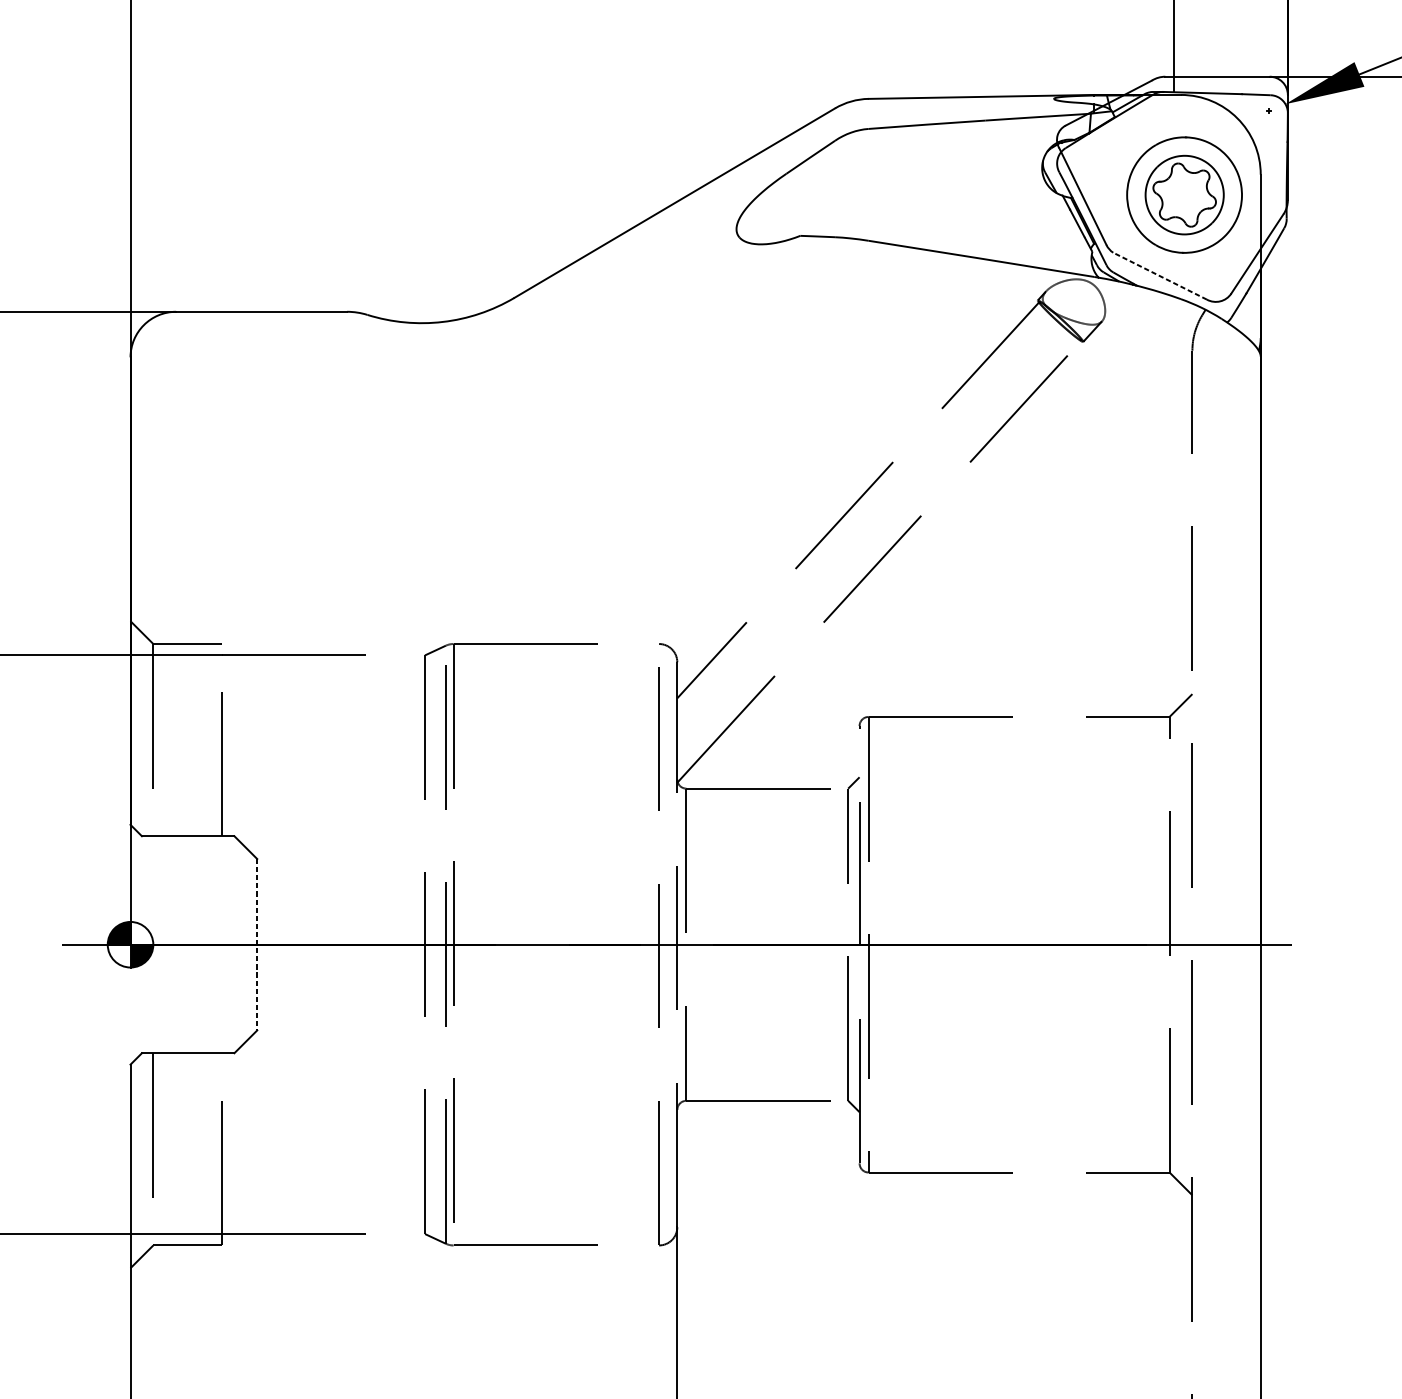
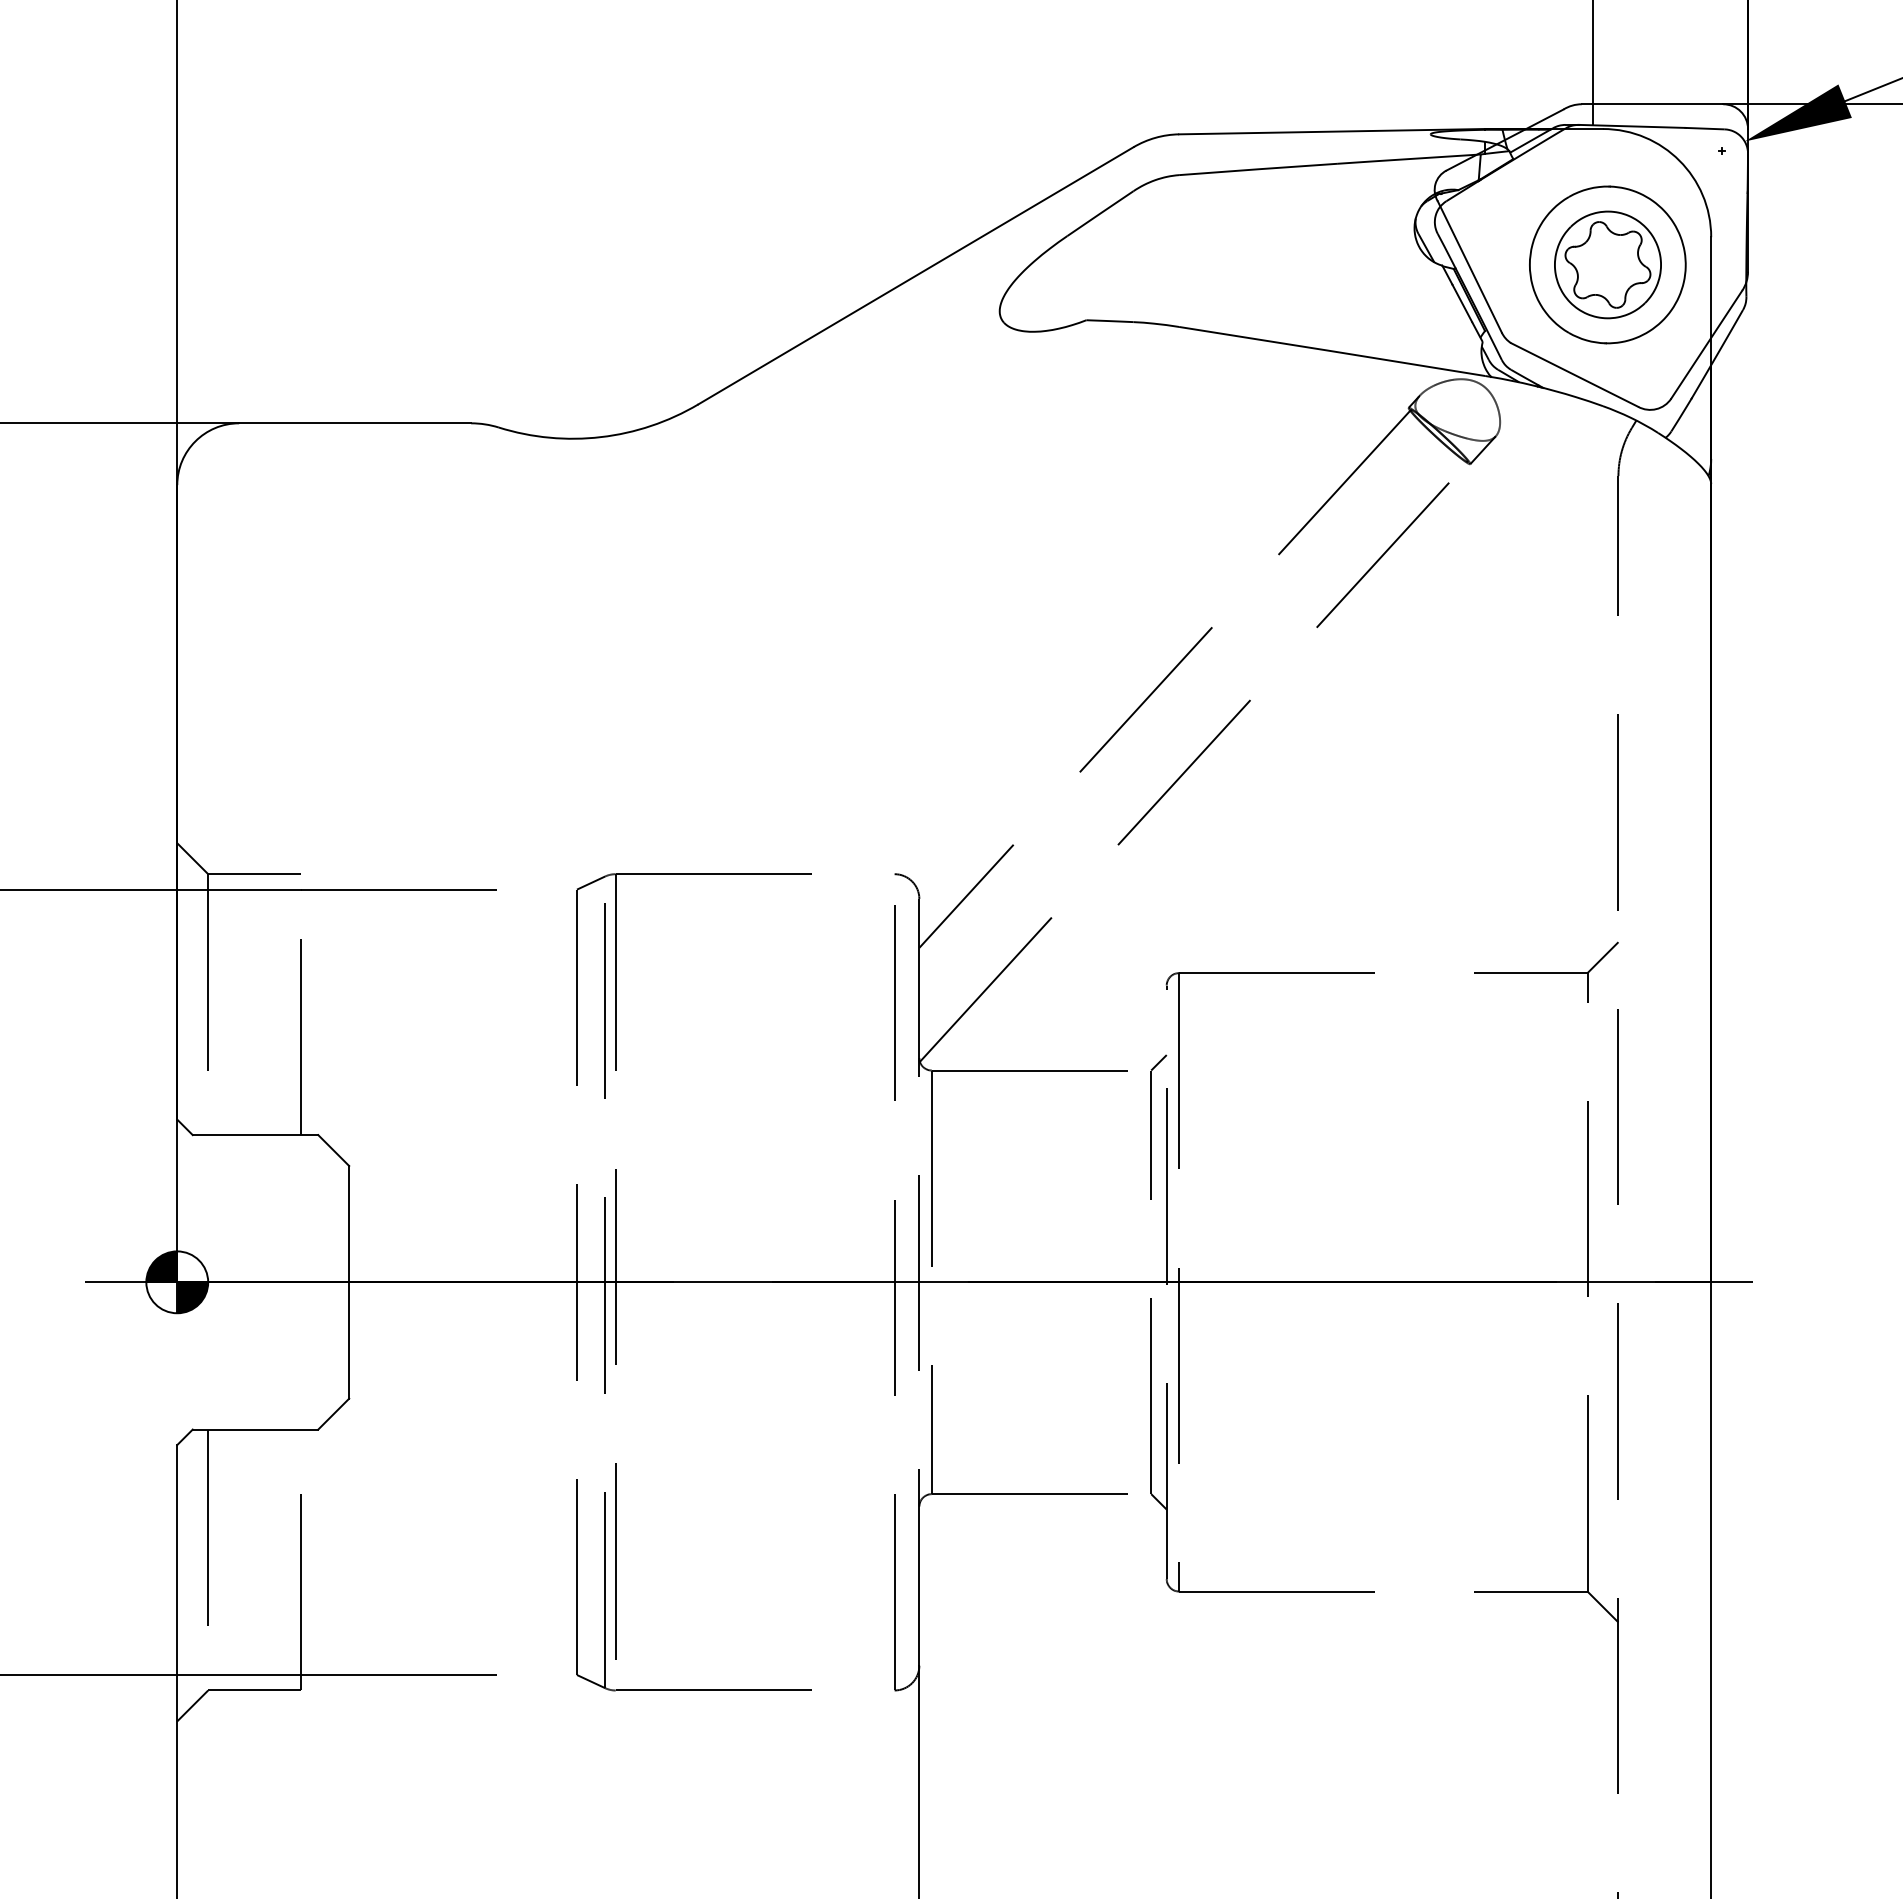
line: (1160, 275) -> (1574, 374), dashed -> solid
line: (257, 944) -> (349, 1282), dashed -> solid

